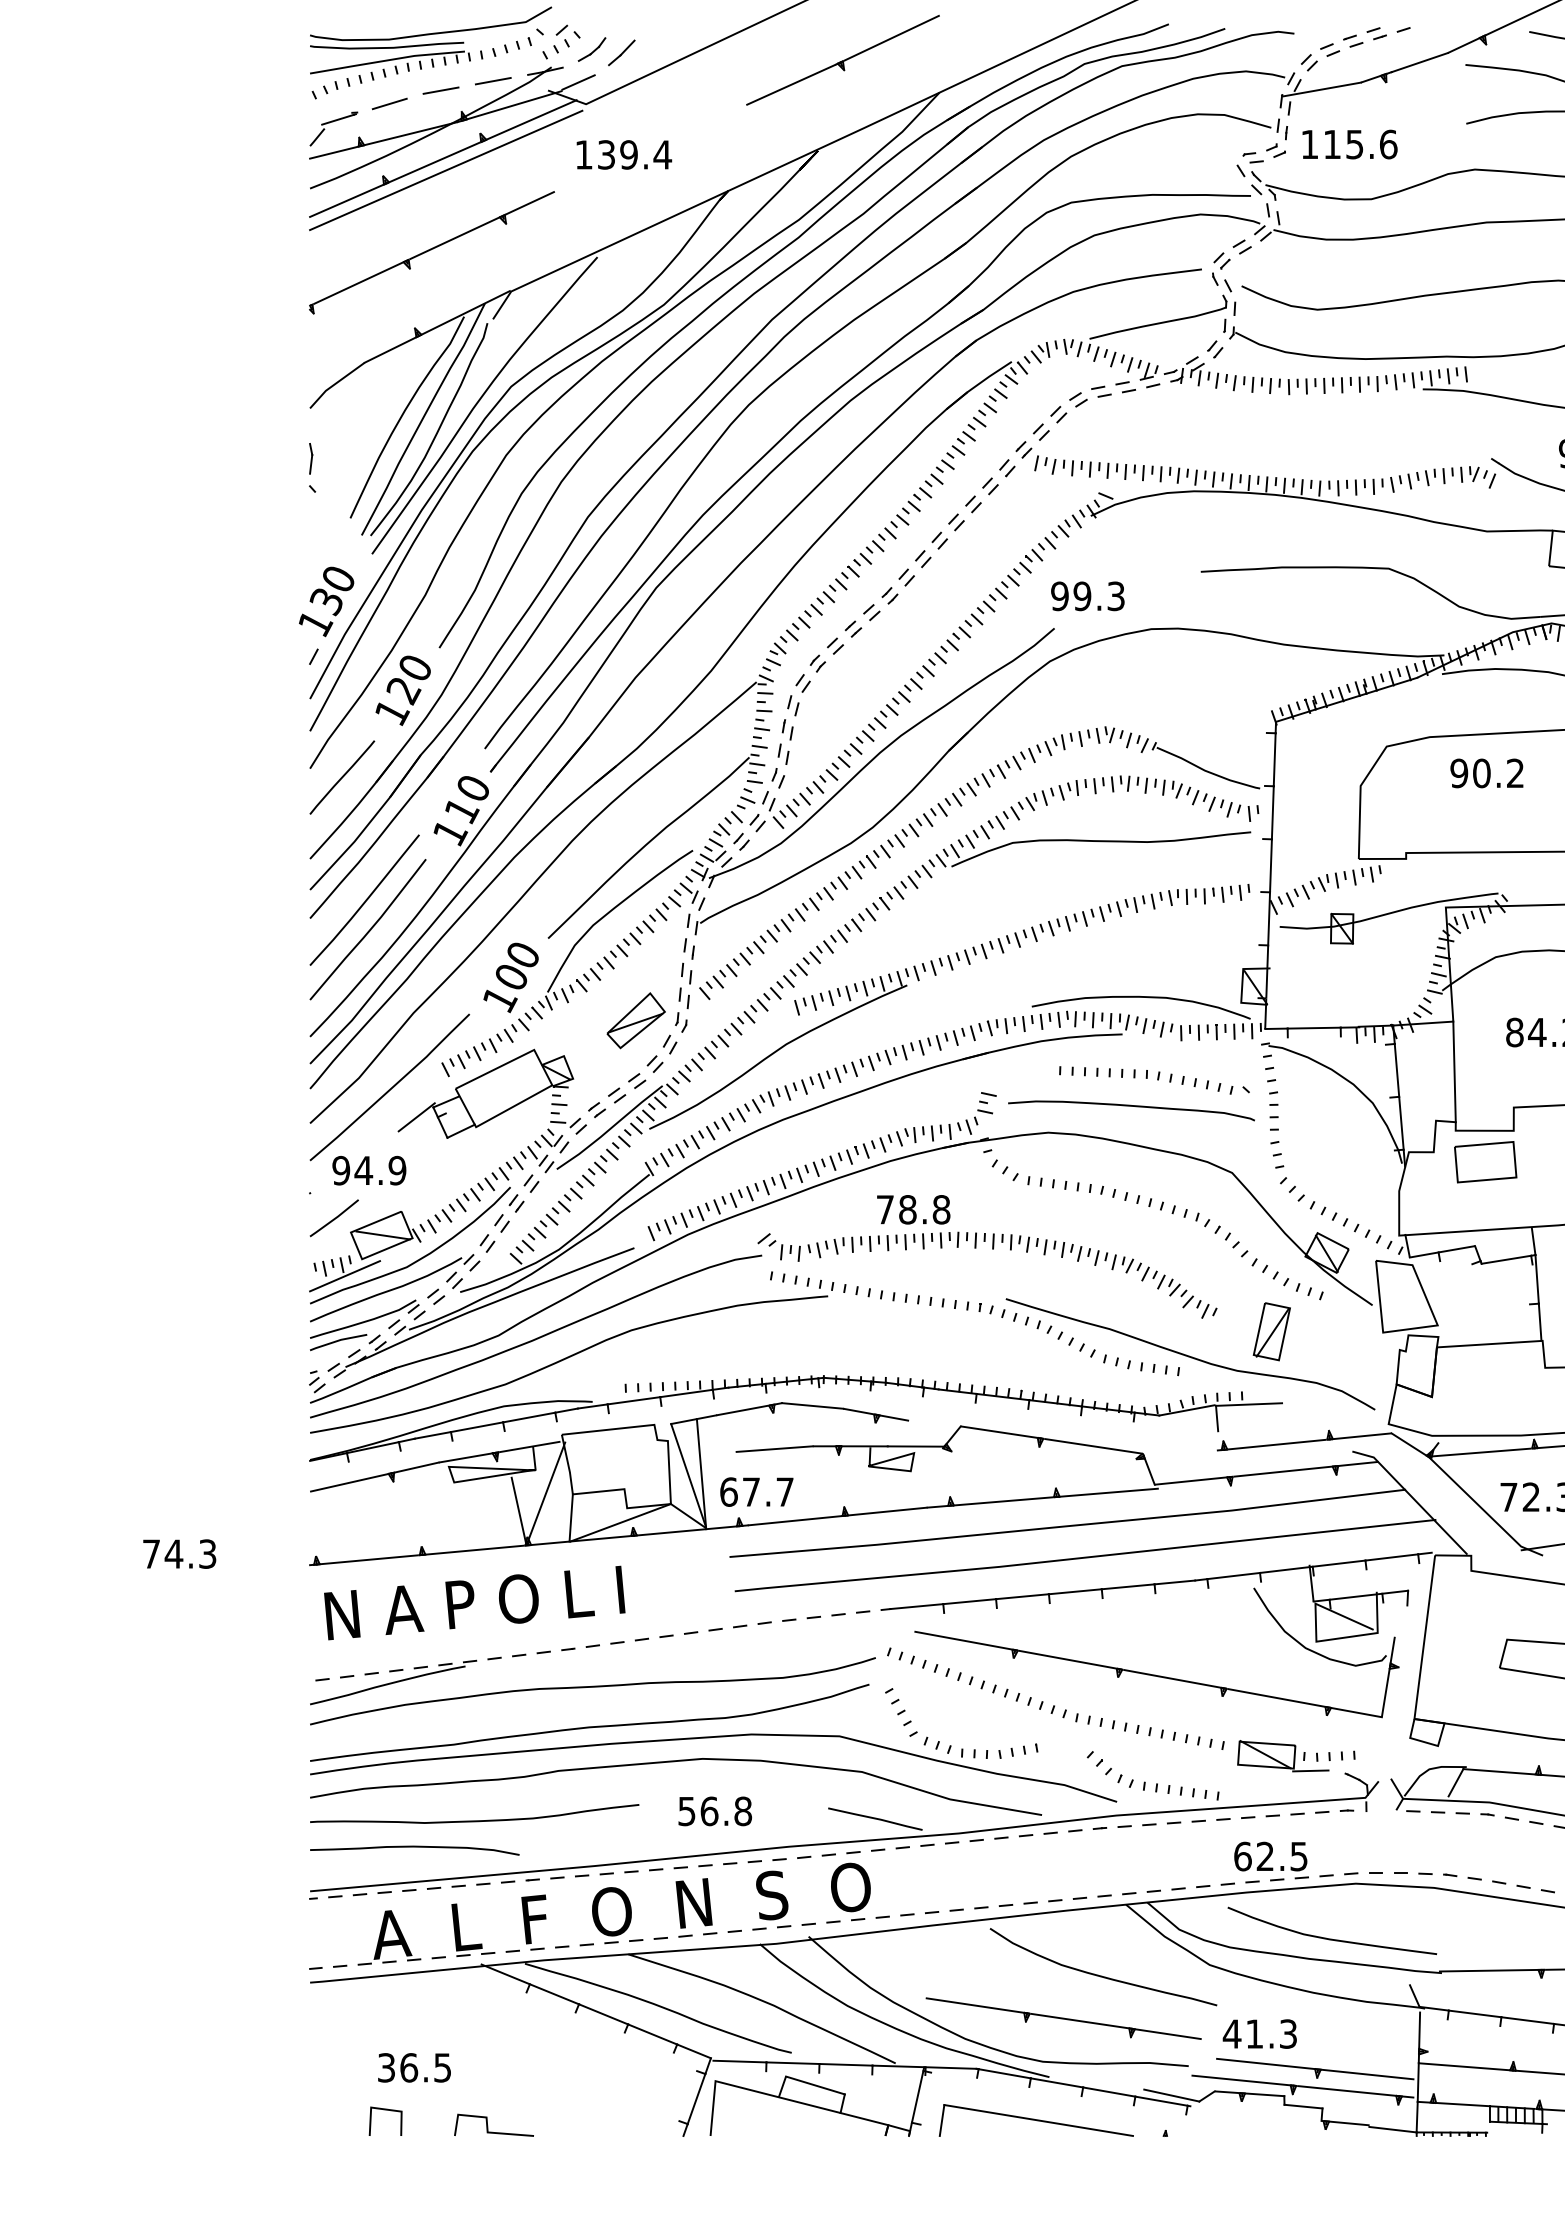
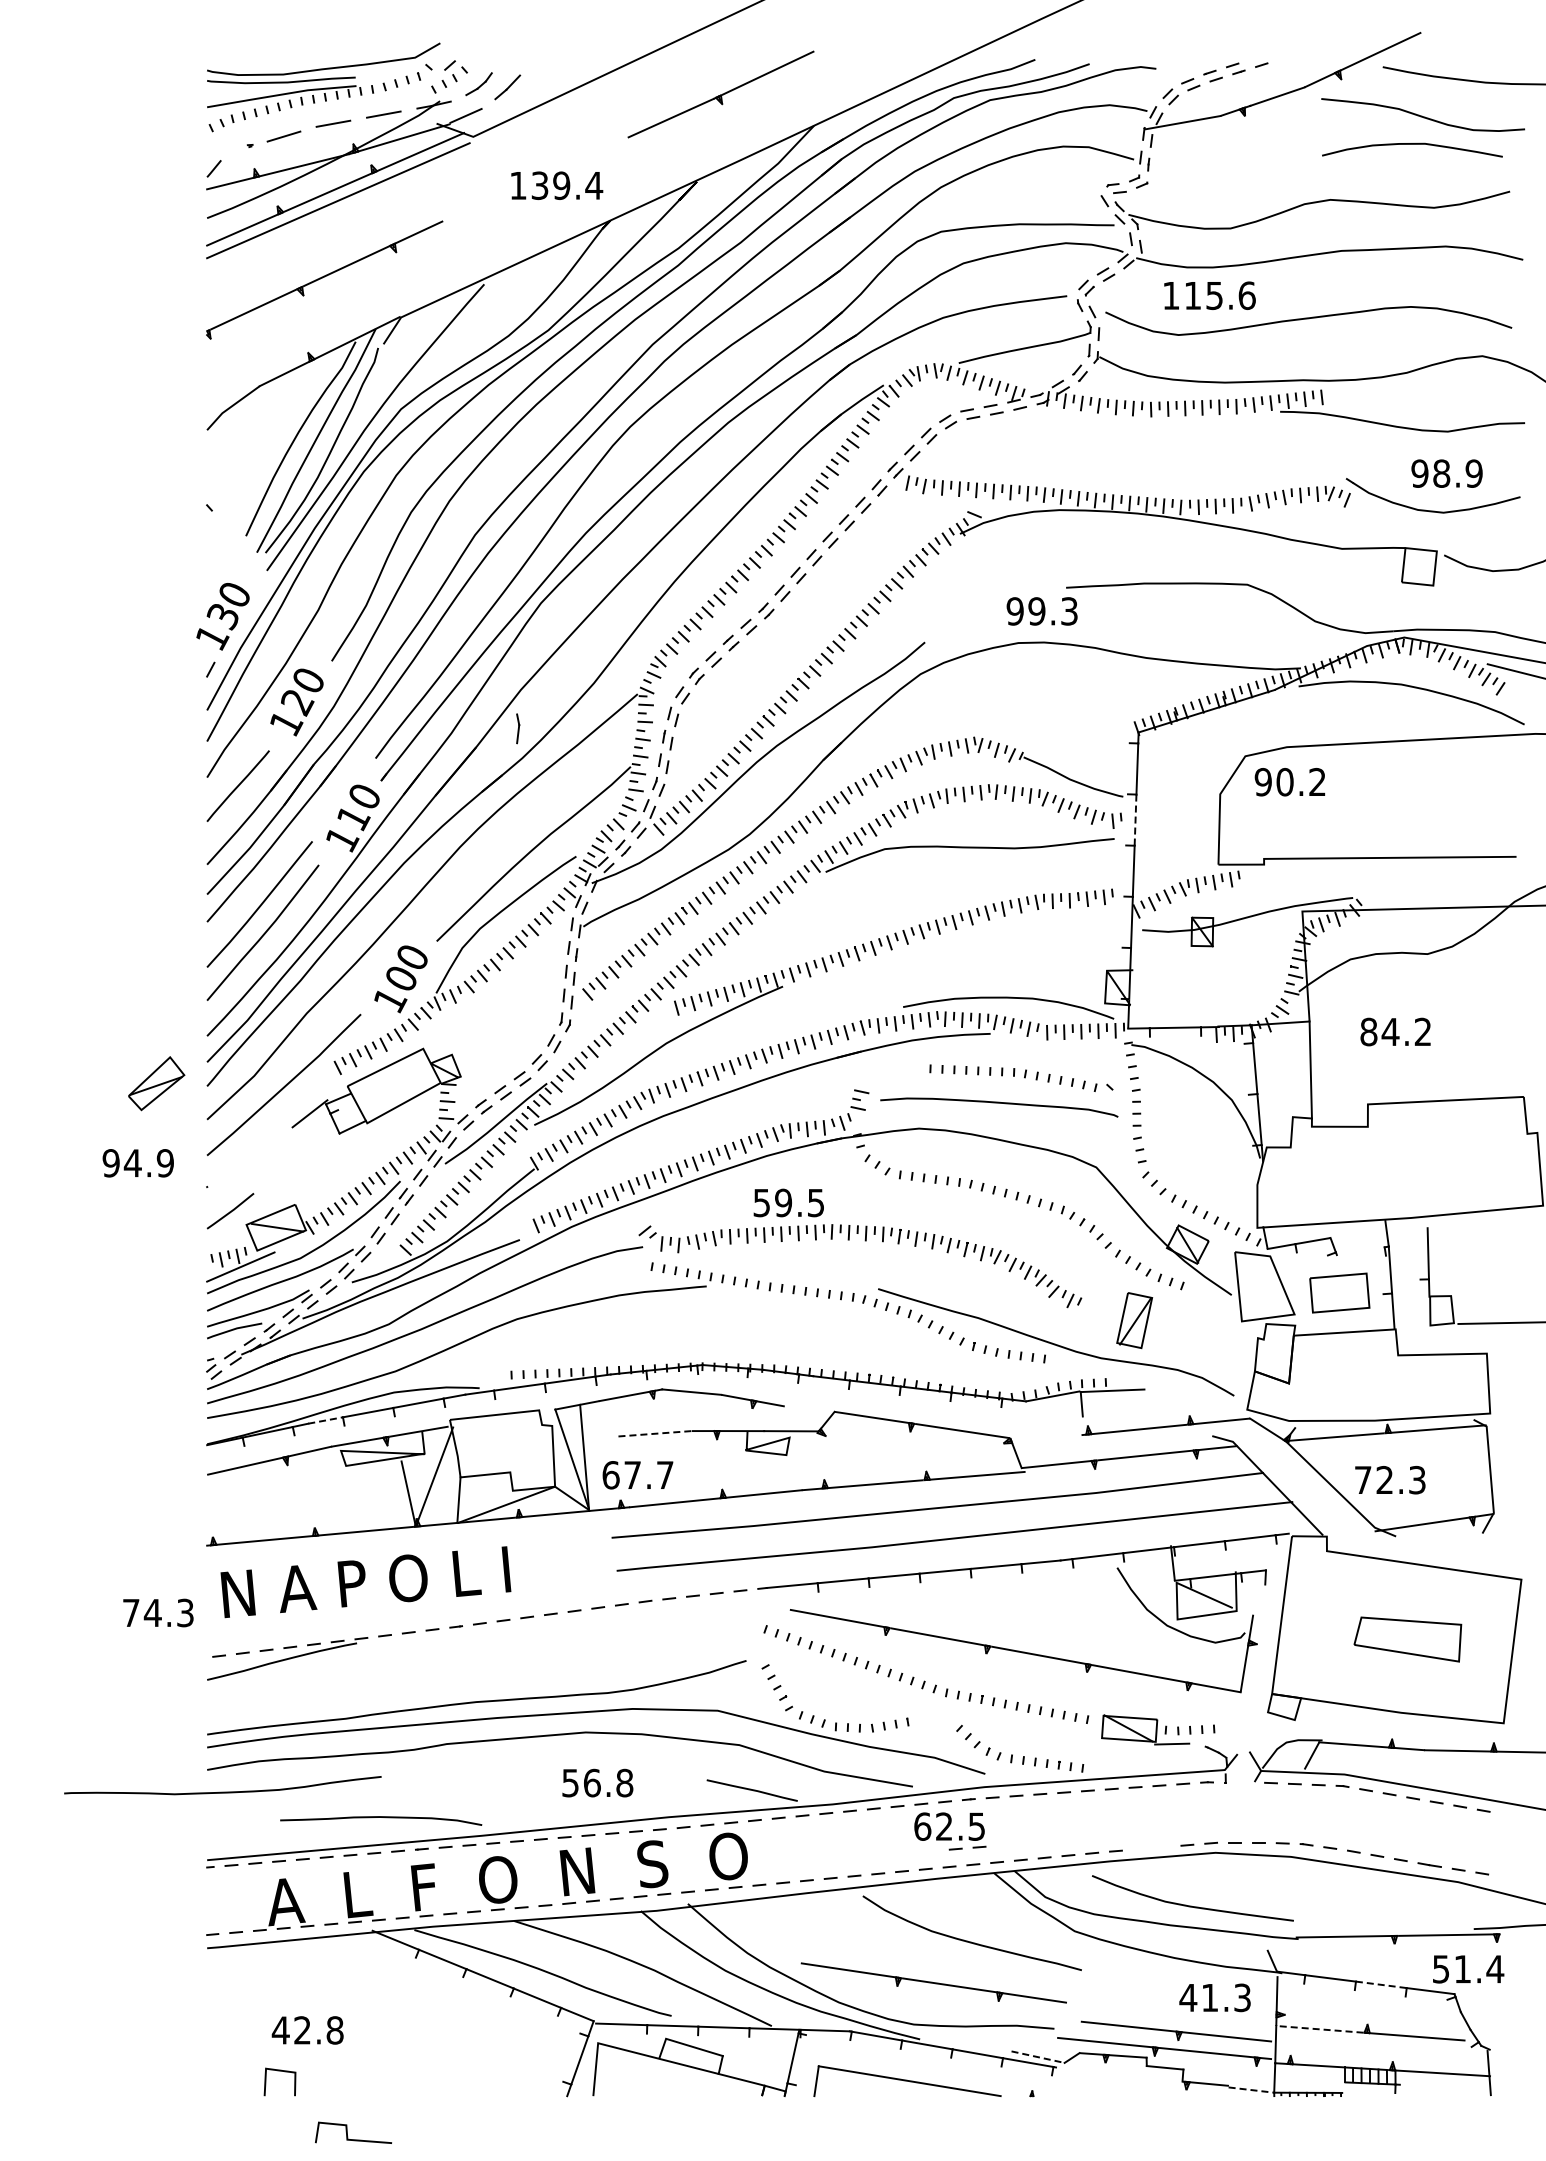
line: (337, 119) -> (233, 151), removed
text: (1349, 144) -> (1209, 295), moved
text: (624, 154) -> (557, 185), moved
part: (311, 458) -> (518, 728), moved
text: (1087, 596) -> (1041, 611), moved
text: (1486, 773) -> (1289, 782), moved
line: (1272, 813) -> (1135, 820), solid -> dashed
part: (636, 1020) -> (156, 1083), moved
part: (1485, 1161) -> (1339, 1292), moved
text: (368, 1170) -> (137, 1163), moved
text: (912, 1209) -> (788, 1202), 78.8 -> 59.5
line: (1506, 1260) -> (1360, 1251), removed
line: (432, 1435) -> (325, 1420), solid -> dashed
line: (775, 1448) -> (655, 1433), solid -> dashed
text: (179, 1553) -> (158, 1612), moved
curve: (592, 1687) -> (479, 1663), removed
curve: (474, 1820) -> (222, 1791), moved
curve: (415, 1847) -> (381, 1817), moved
part: (1271, 1861) -> (950, 1831), moved
line: (1527, 2020) -> (1381, 1984), solid -> dashed
text: (1259, 2033) -> (1214, 1997), moved
line: (1463, 2066) -> (1319, 2029), solid -> dashed
text: (414, 2067) -> (307, 2030), 36.5 -> 42.8
line: (1172, 2095) -> (1038, 2057), solid -> dashed
part: (494, 2124) -> (353, 2132), moved
line: (1393, 2130) -> (1251, 2090), solid -> dashed

